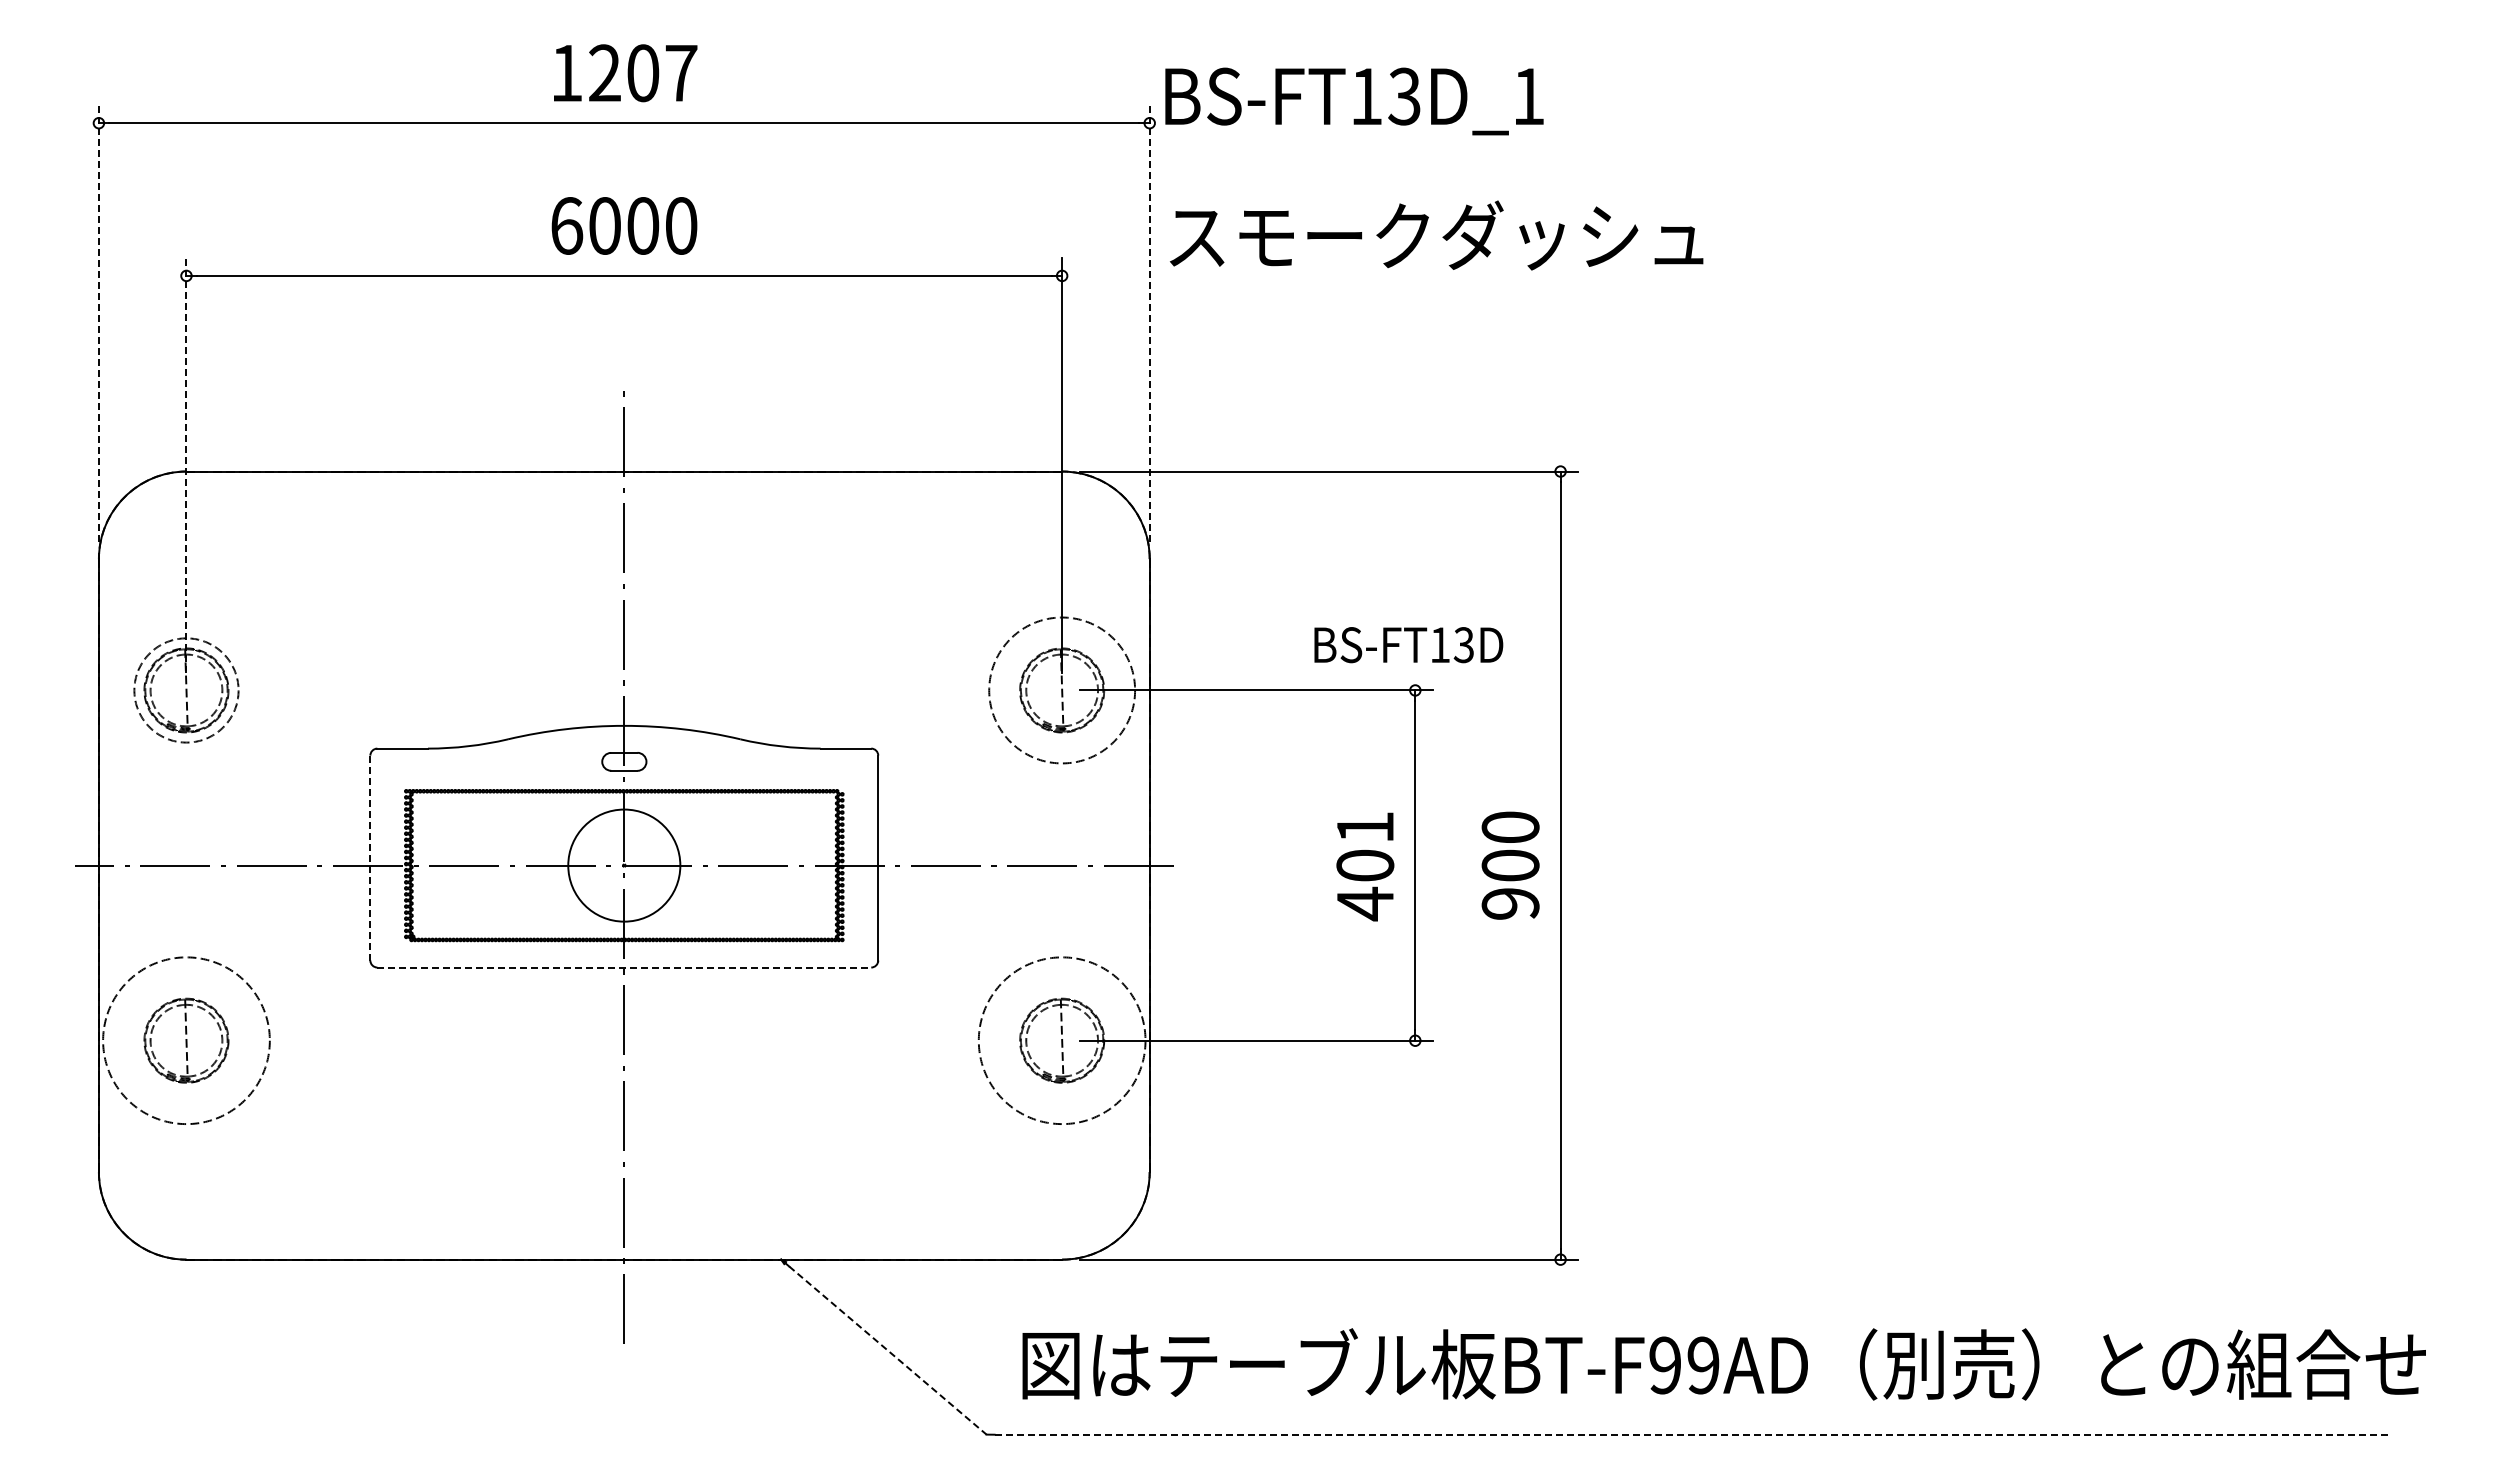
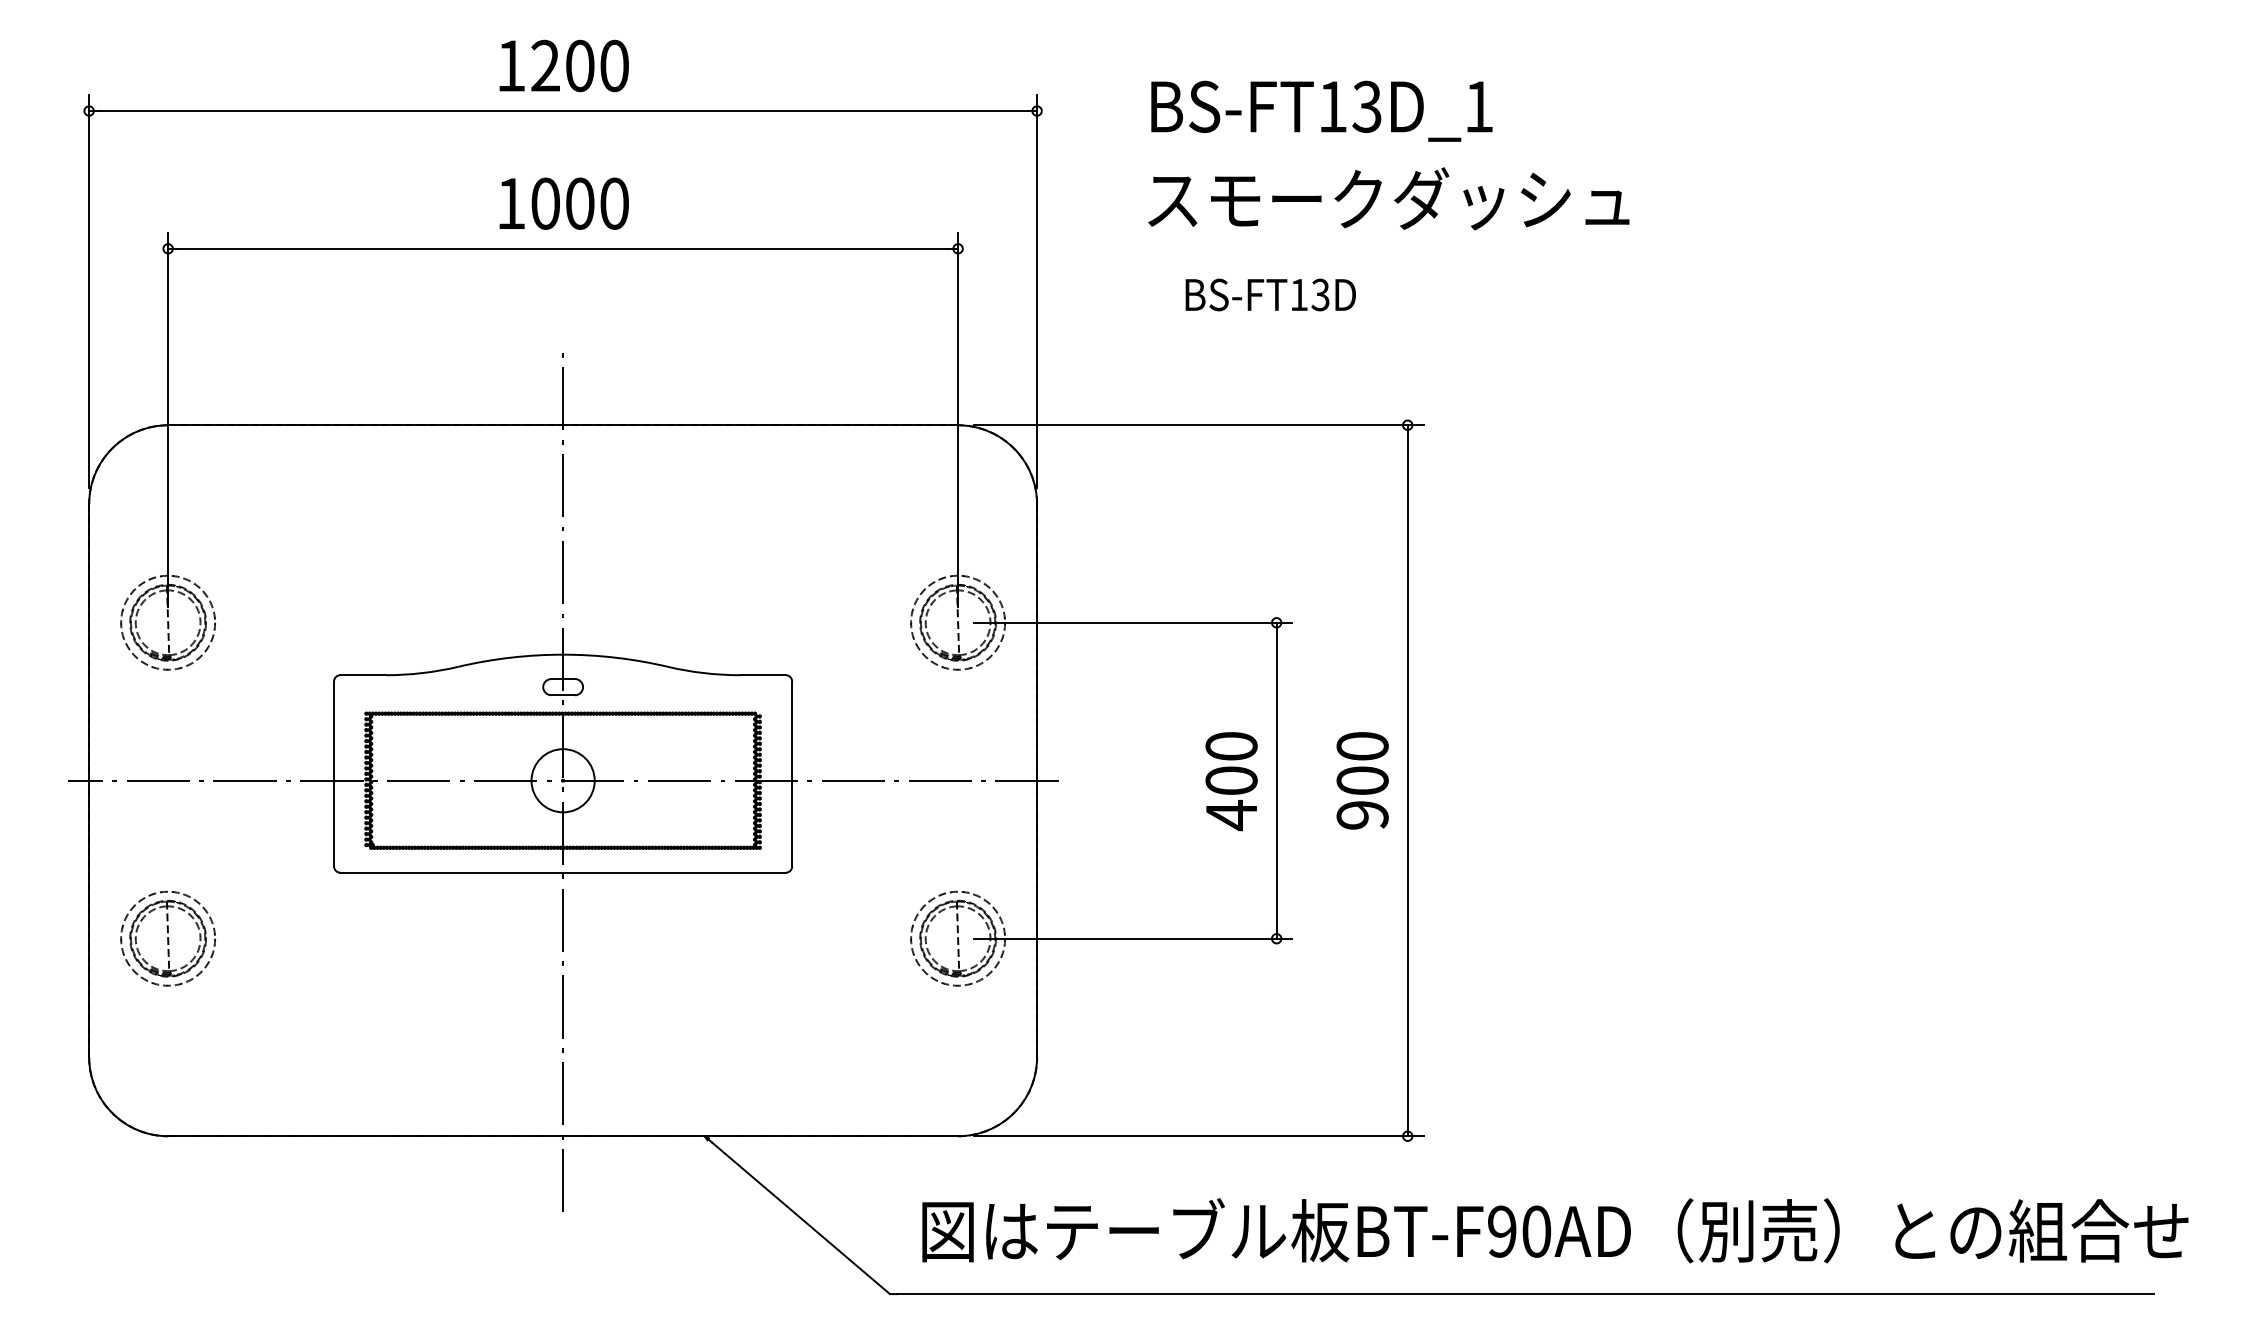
text: (681, 73) -> (614, 66), 1207 -> 1200
text: (1354, 101) -> (1321, 111), moved
text: (567, 225) -> (511, 203), 6000 -> 1000
text: (1436, 235) -> (1388, 198), moved
line: (98, 323) -> (88, 291), dashed -> solid
line: (1149, 323) -> (1036, 291), dashed -> solid
line: (186, 465) -> (168, 419), dashed -> solid
text: (1408, 645) -> (1270, 295), moved
circle: (1062, 690) -> (958, 622), size x0.71
text: (1365, 826) -> (1231, 745), 401 -> 400
line: (370, 857) -> (334, 773), dashed -> solid
circle: (624, 865) -> (563, 780), size x0.62
line: (624, 967) -> (563, 872), dashed -> solid
circle: (186, 1040) -> (168, 938), size x0.62
circle: (1062, 1040) -> (958, 938), size x0.62
line: (887, 1350) -> (800, 1218), dashed -> solid
text: (1703, 1365) -> (1536, 1231), BT-F99AD -> BT-F90AD
line: (1691, 1434) -> (1525, 1293), dashed -> solid

